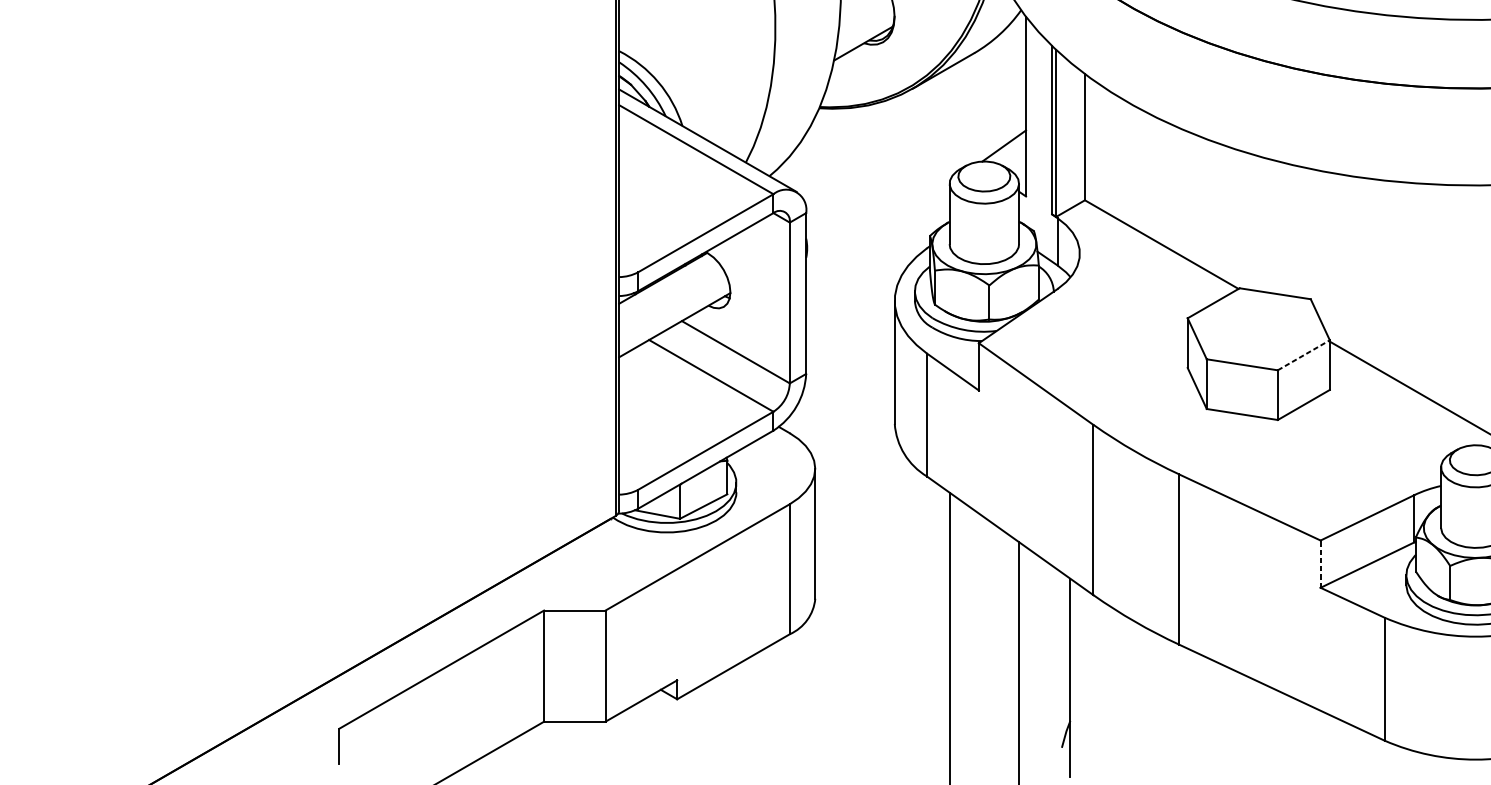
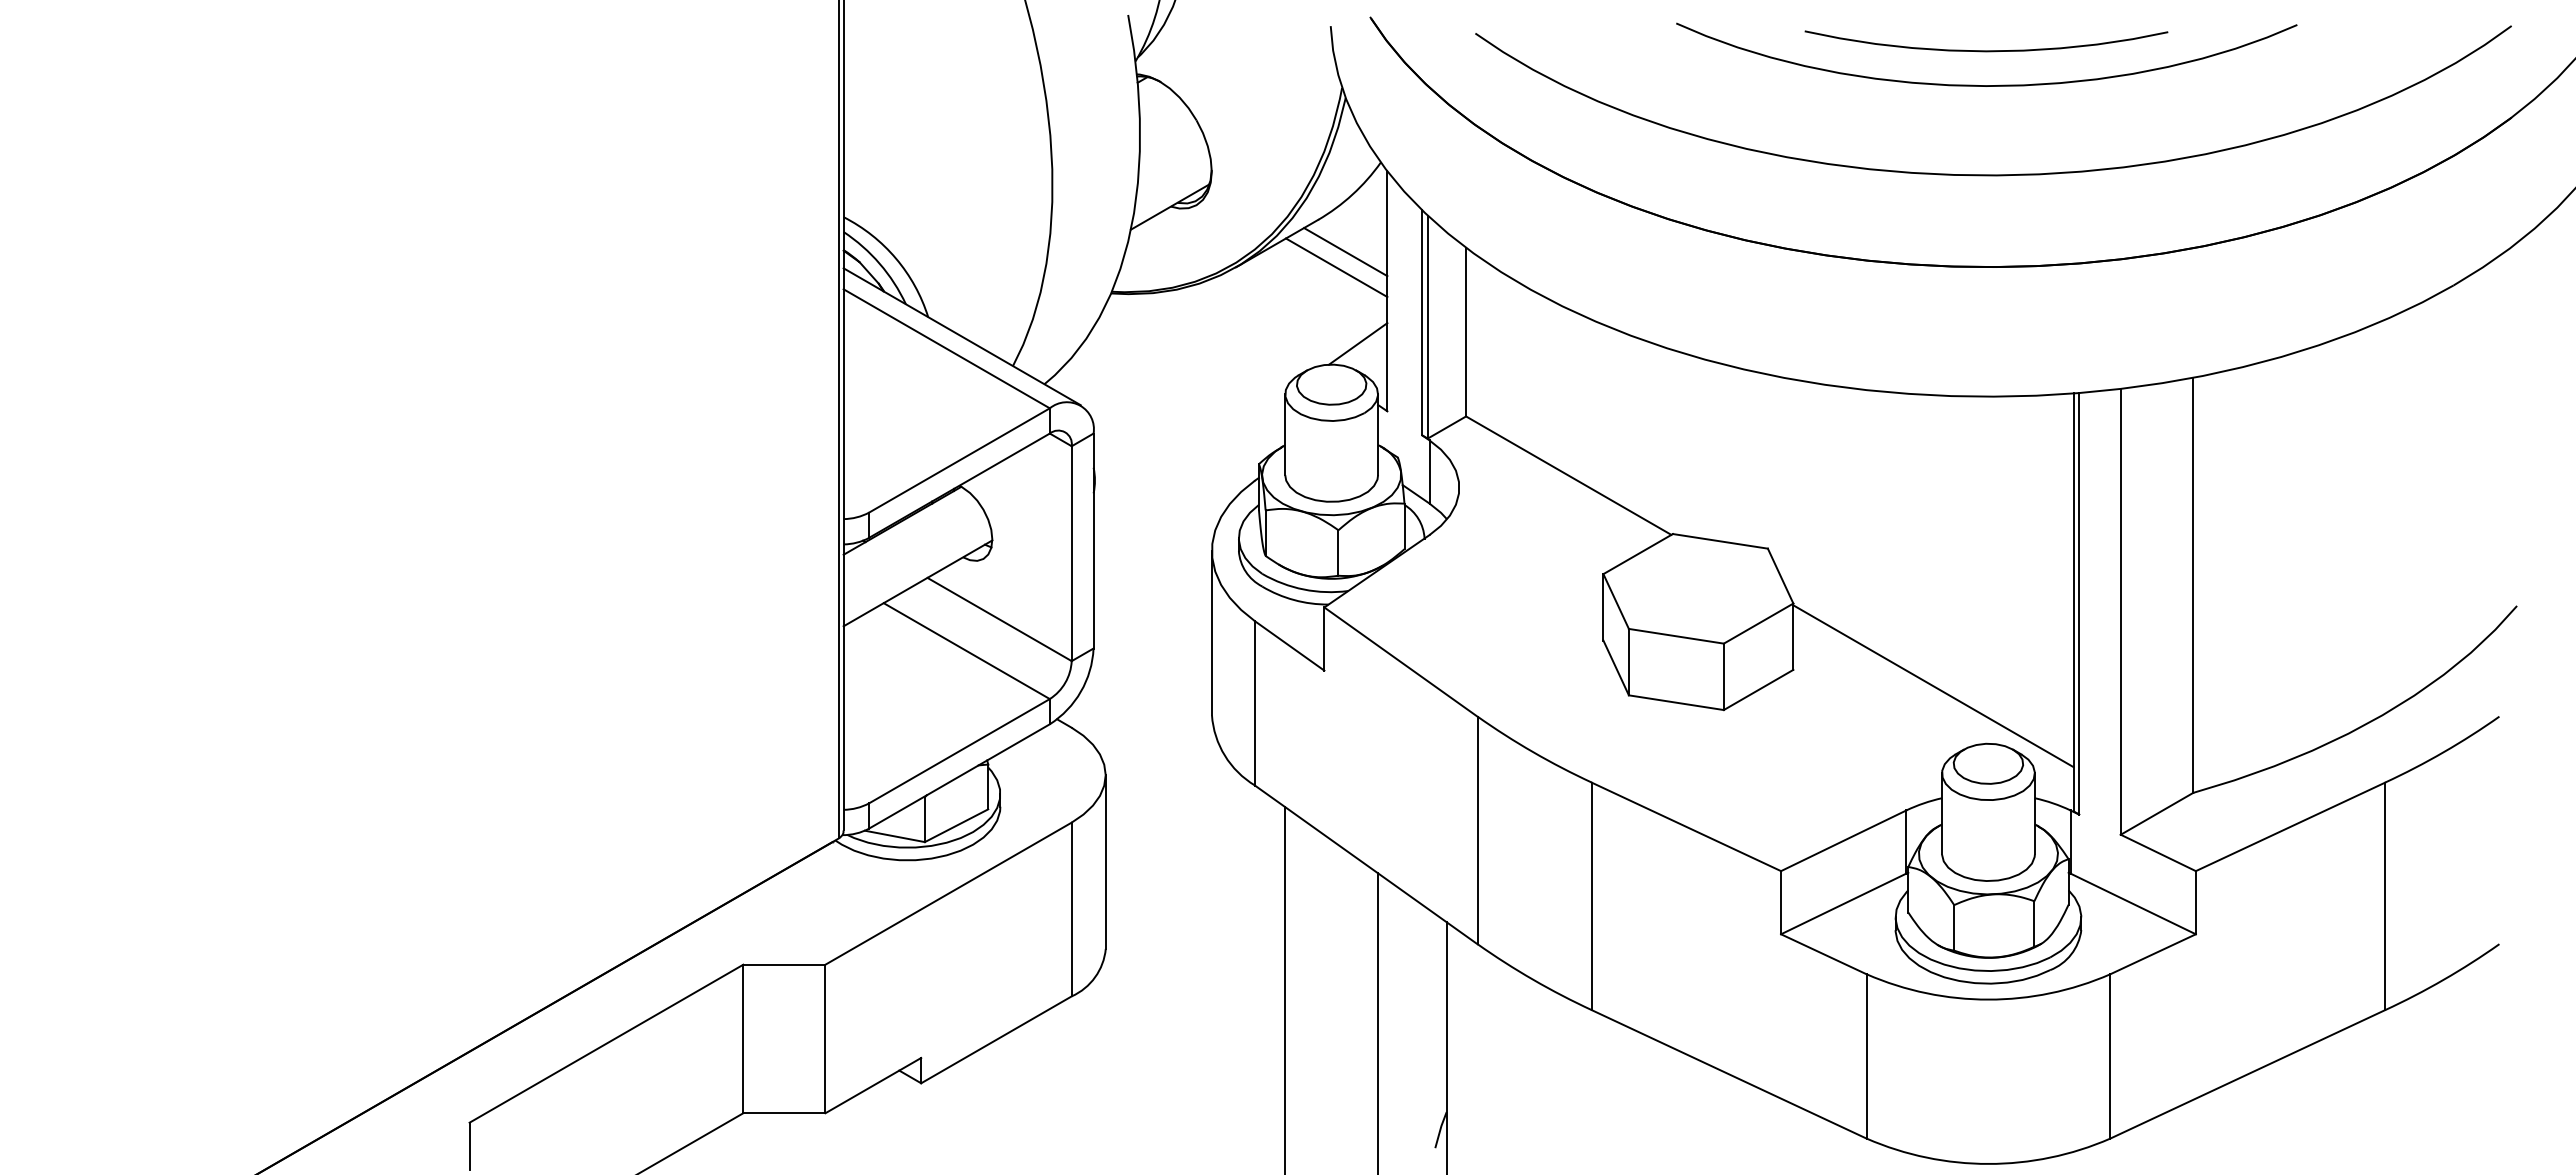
line: (994, 77) -> (1345, 252), added
line: (987, 88) -> (1336, 267), added
line: (1304, 355) -> (1759, 623), dashed -> solid
line: (1320, 564) -> (1781, 902), dashed -> solid

